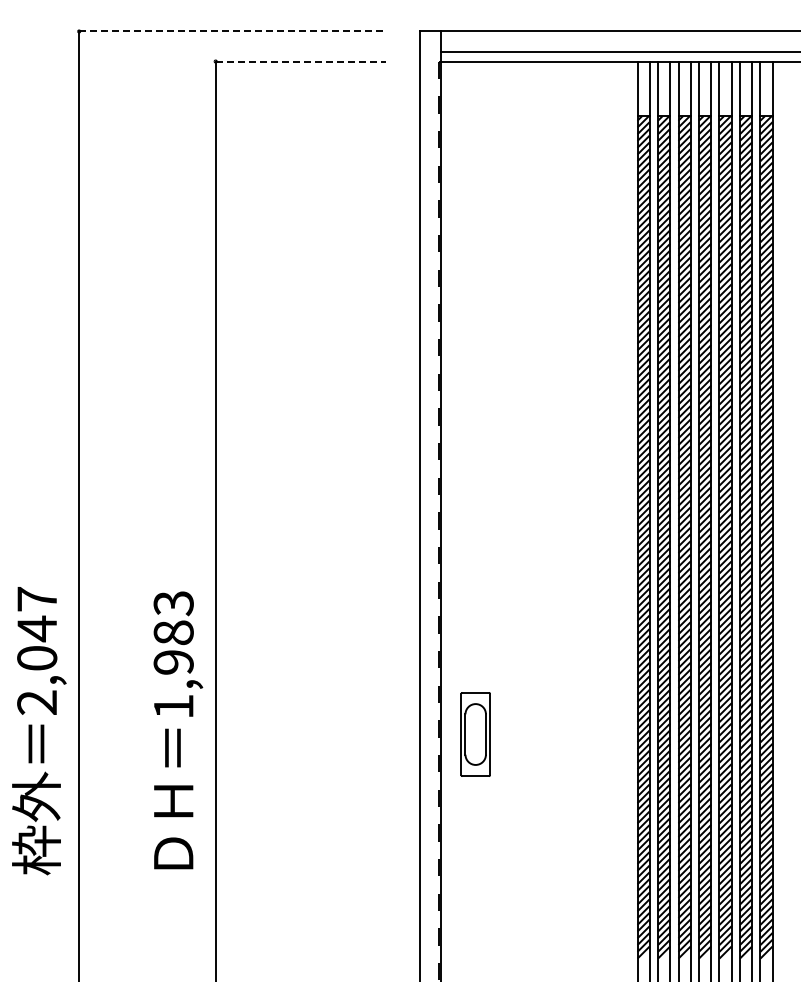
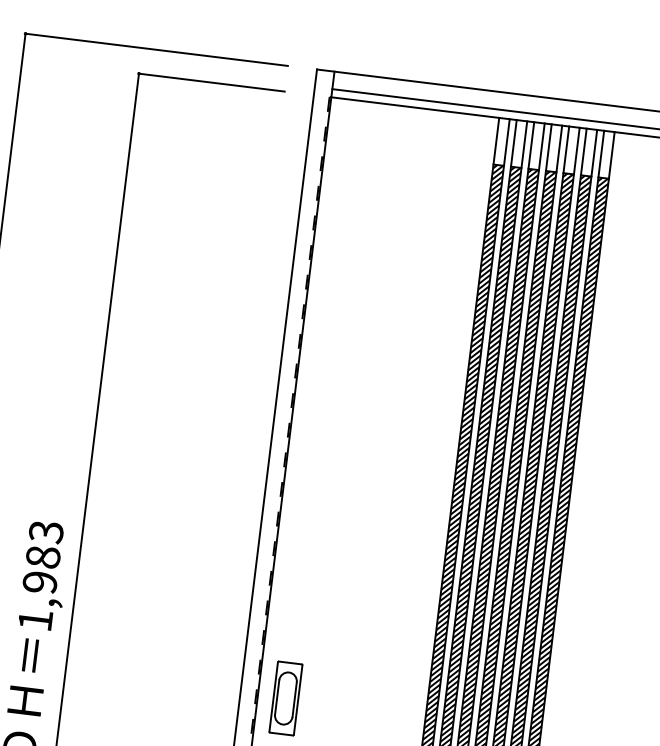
line: (232, 31) -> (156, 49), dashed -> solid
line: (301, 61) -> (212, 82), dashed -> solid
part: (475, 734) -> (285, 698), moved

